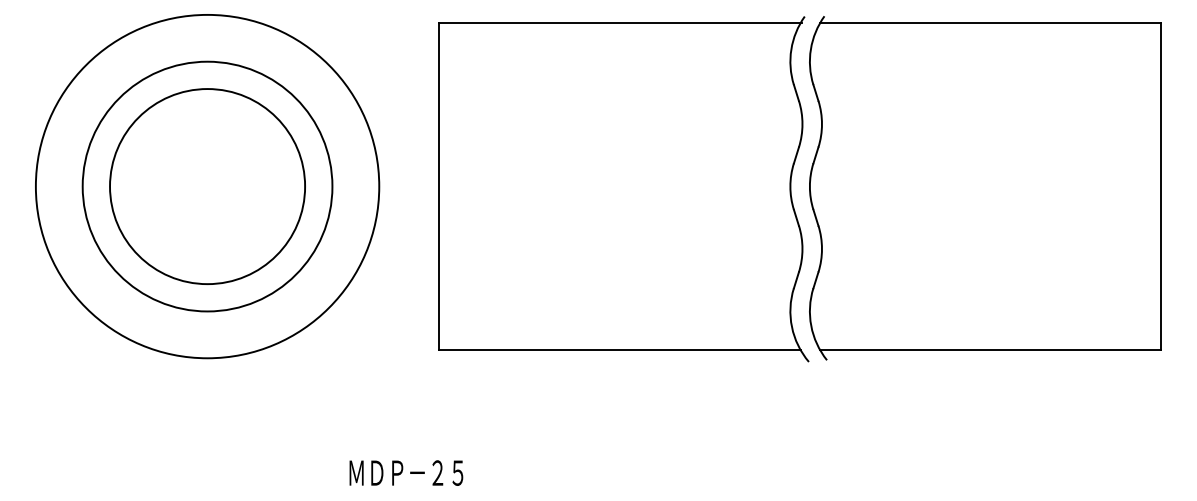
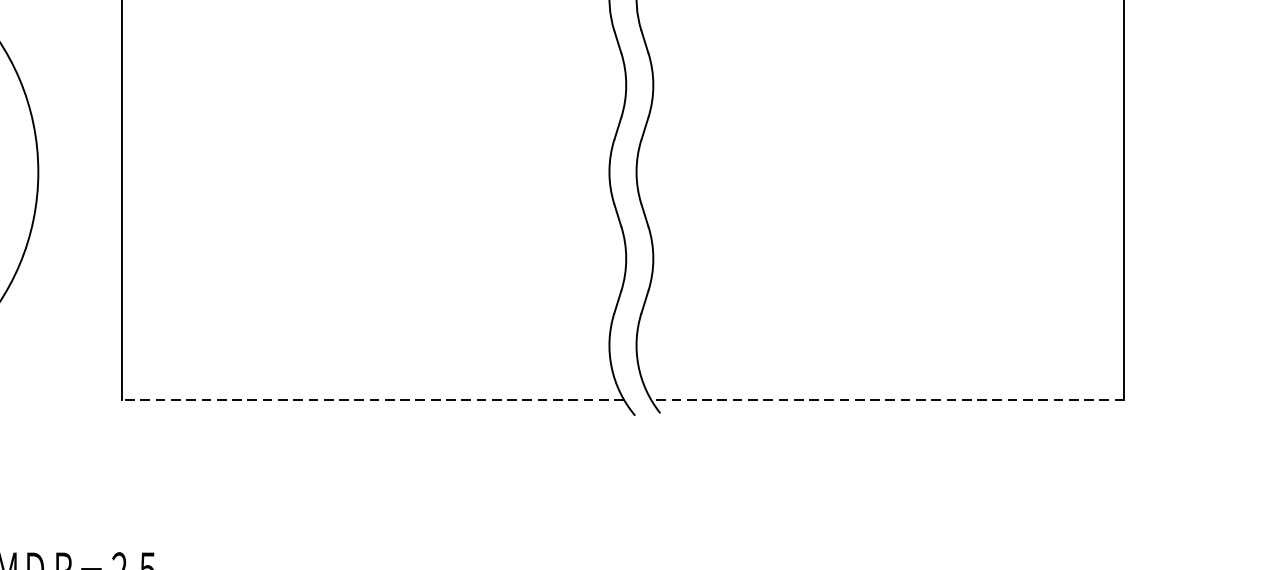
line: (619, 350) -> (372, 399), solid -> dashed
line: (990, 350) -> (887, 399), solid -> dashed

